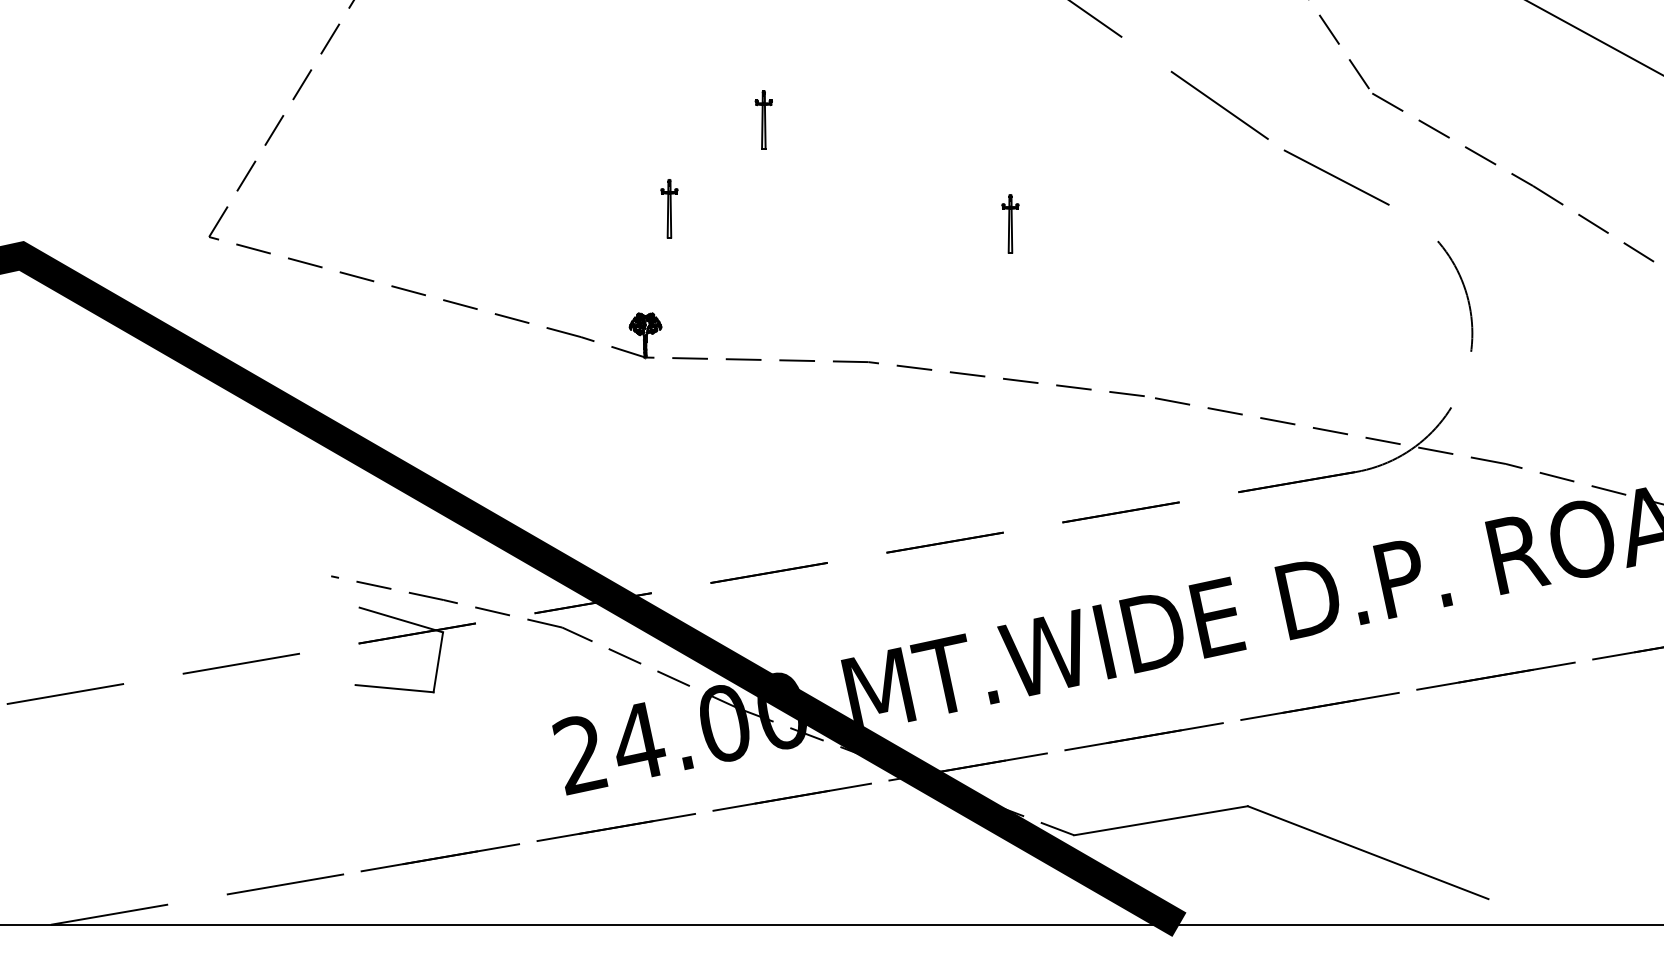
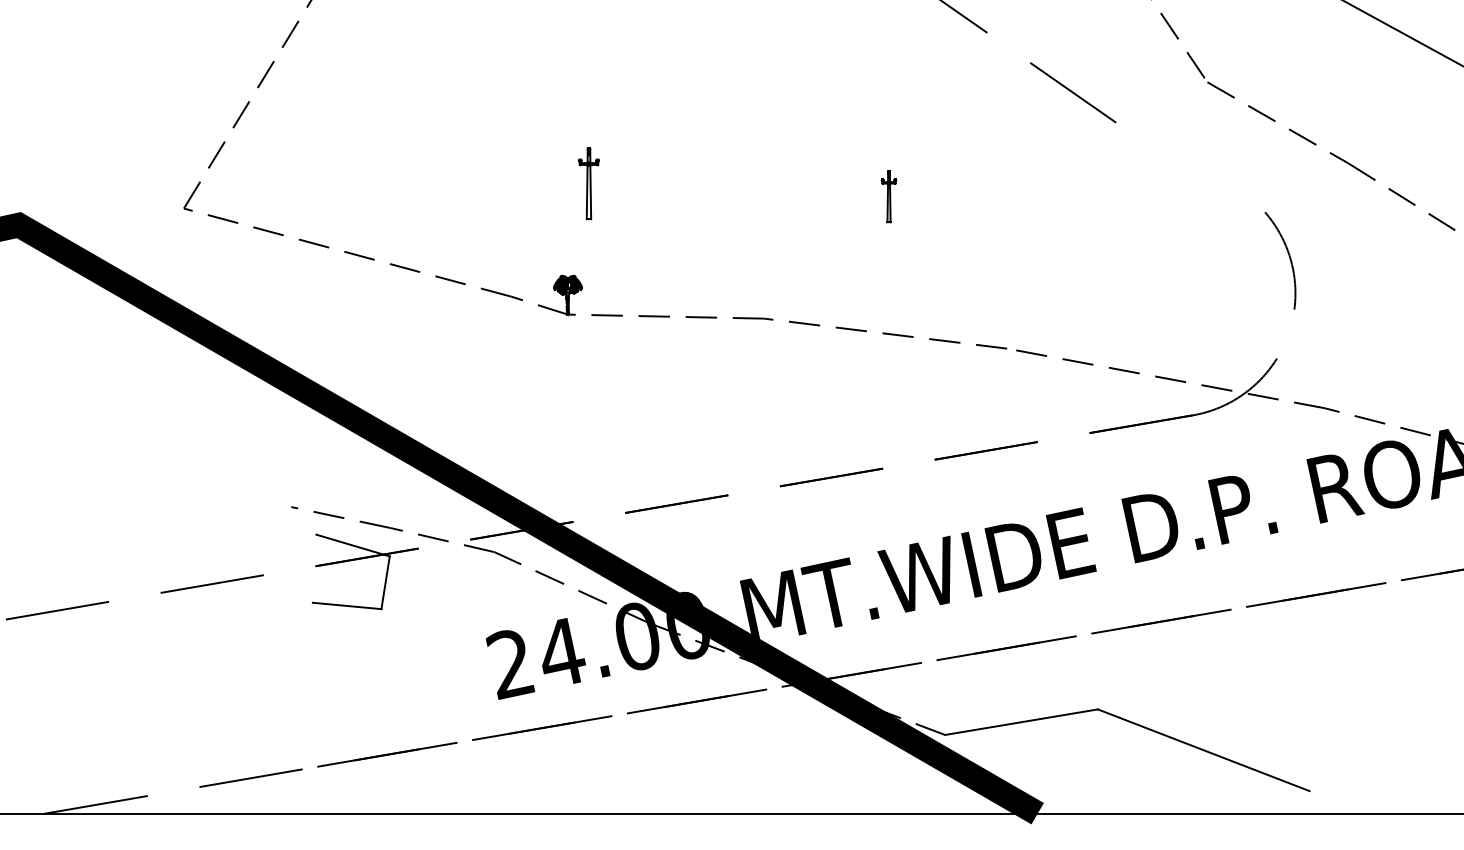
part: (763, 119) -> (671, 105), removed
line: (1339, 178) -> (1178, 157), removed
part: (668, 208) -> (588, 183), size x1.4

